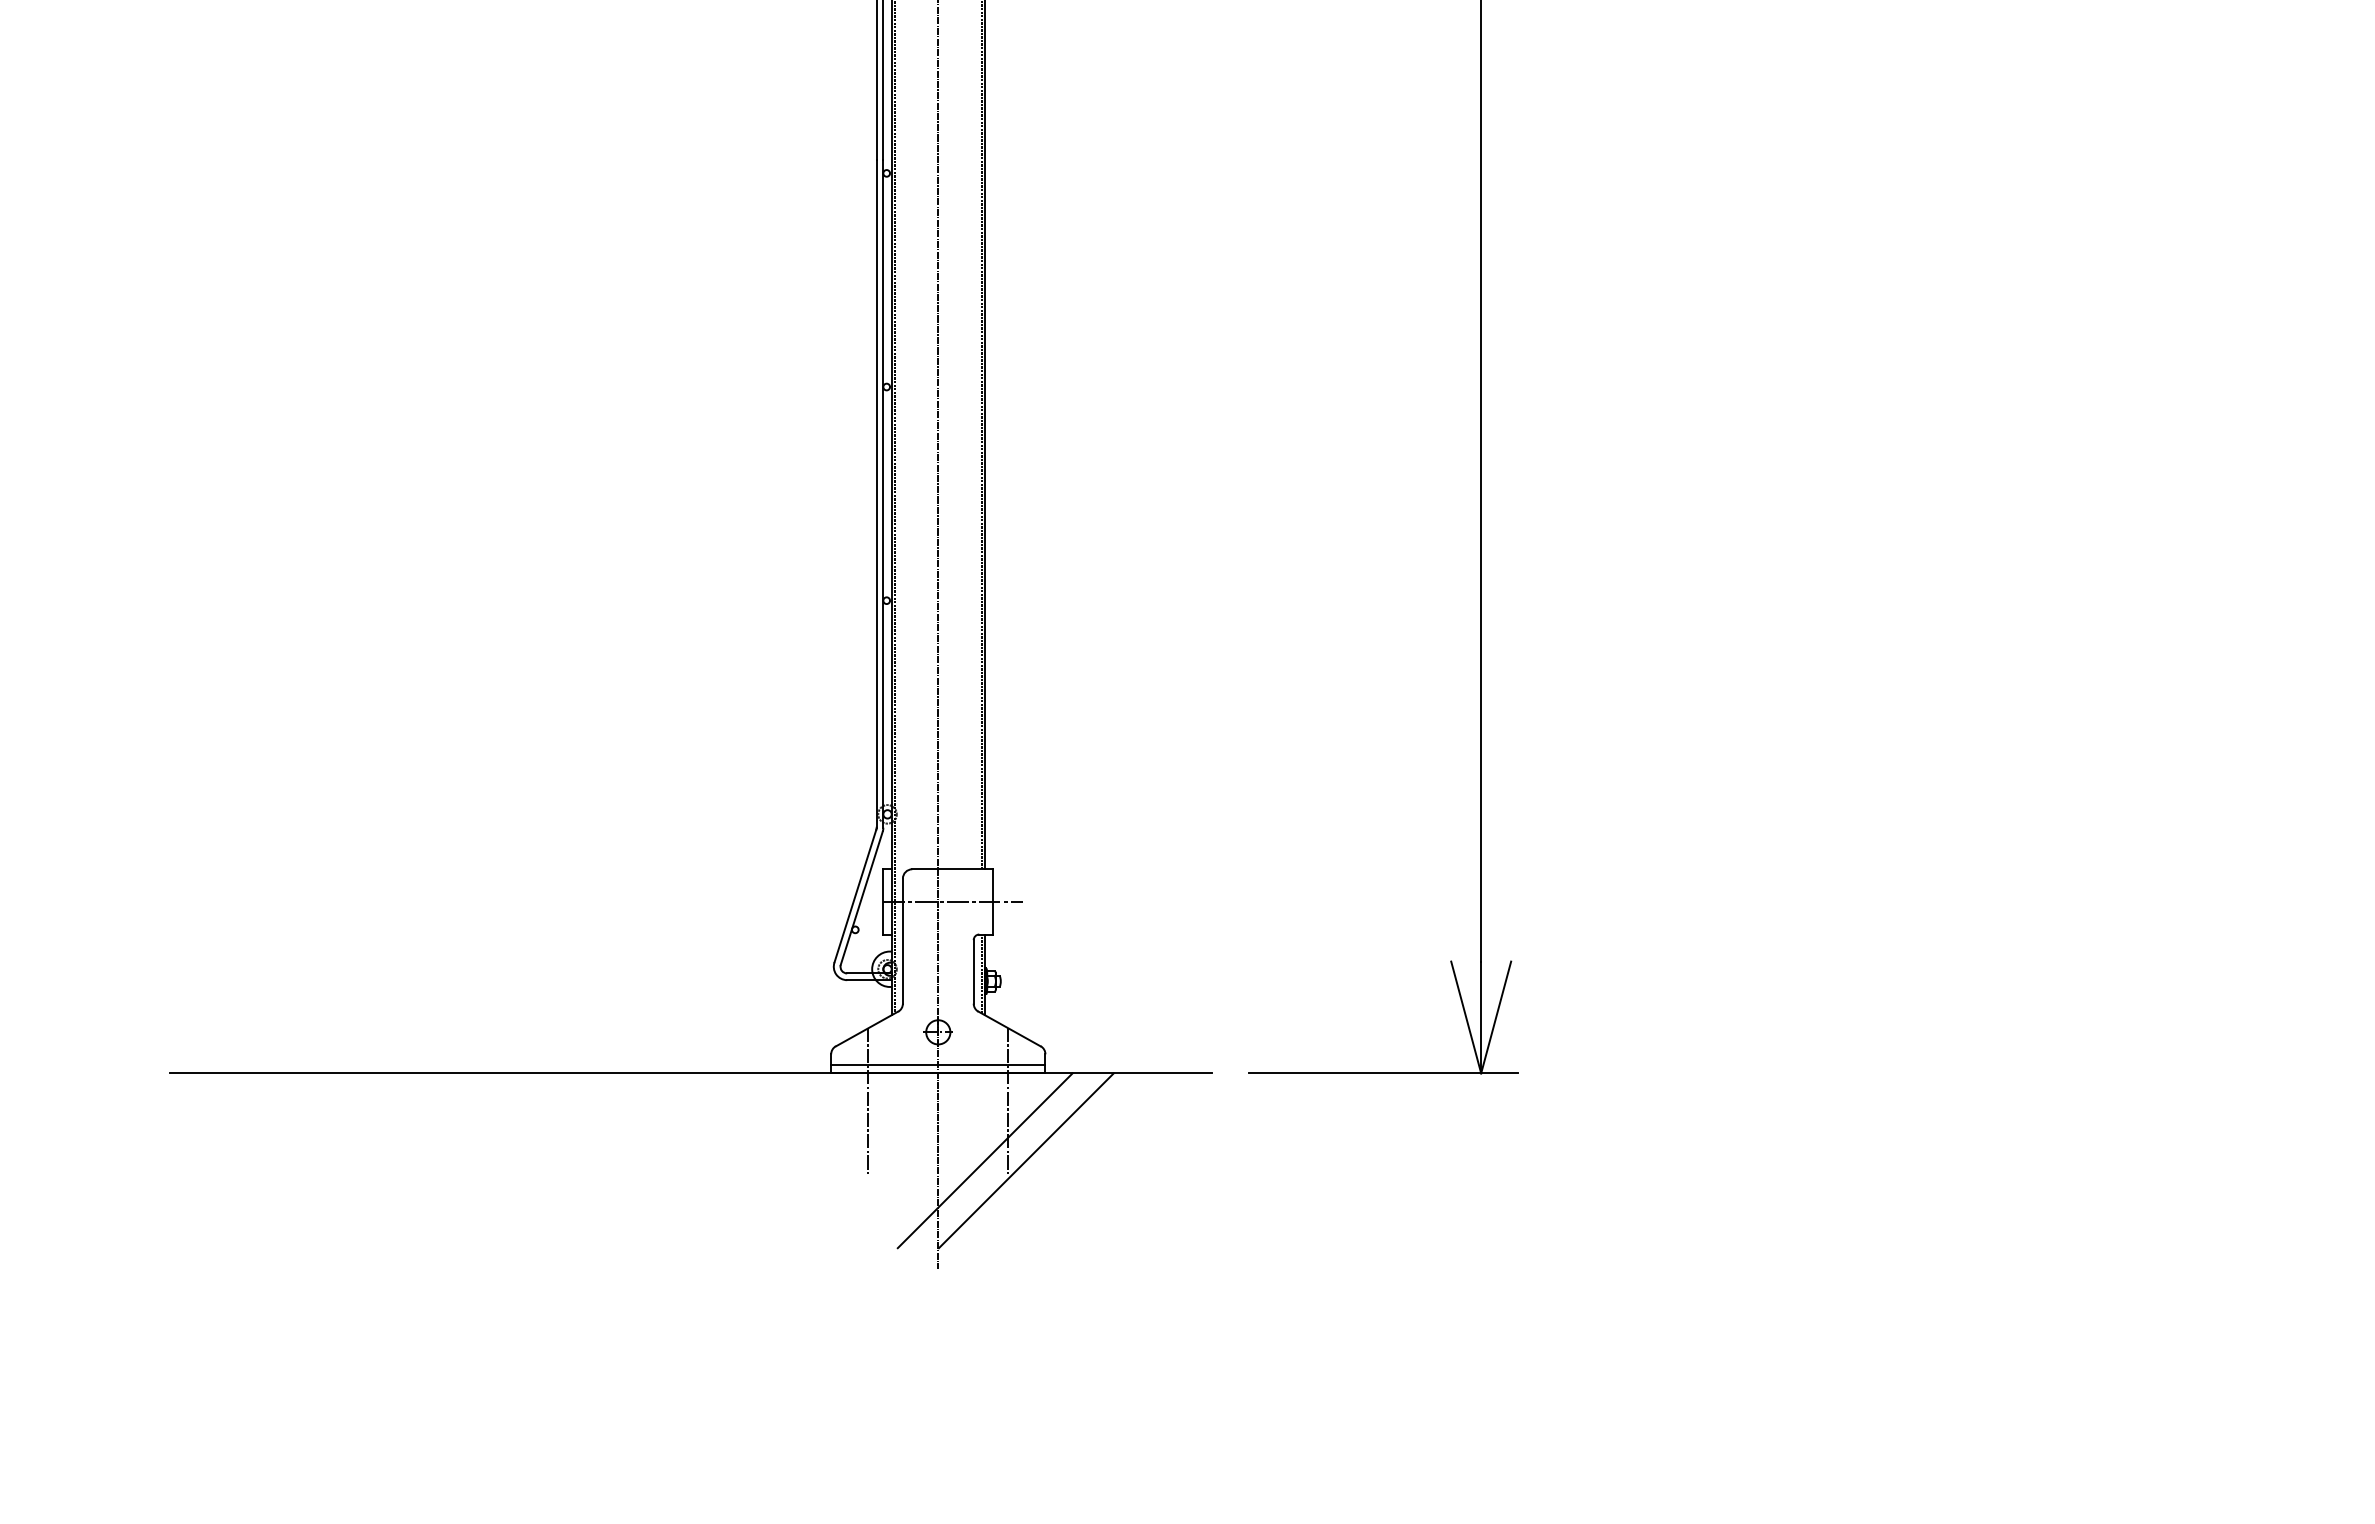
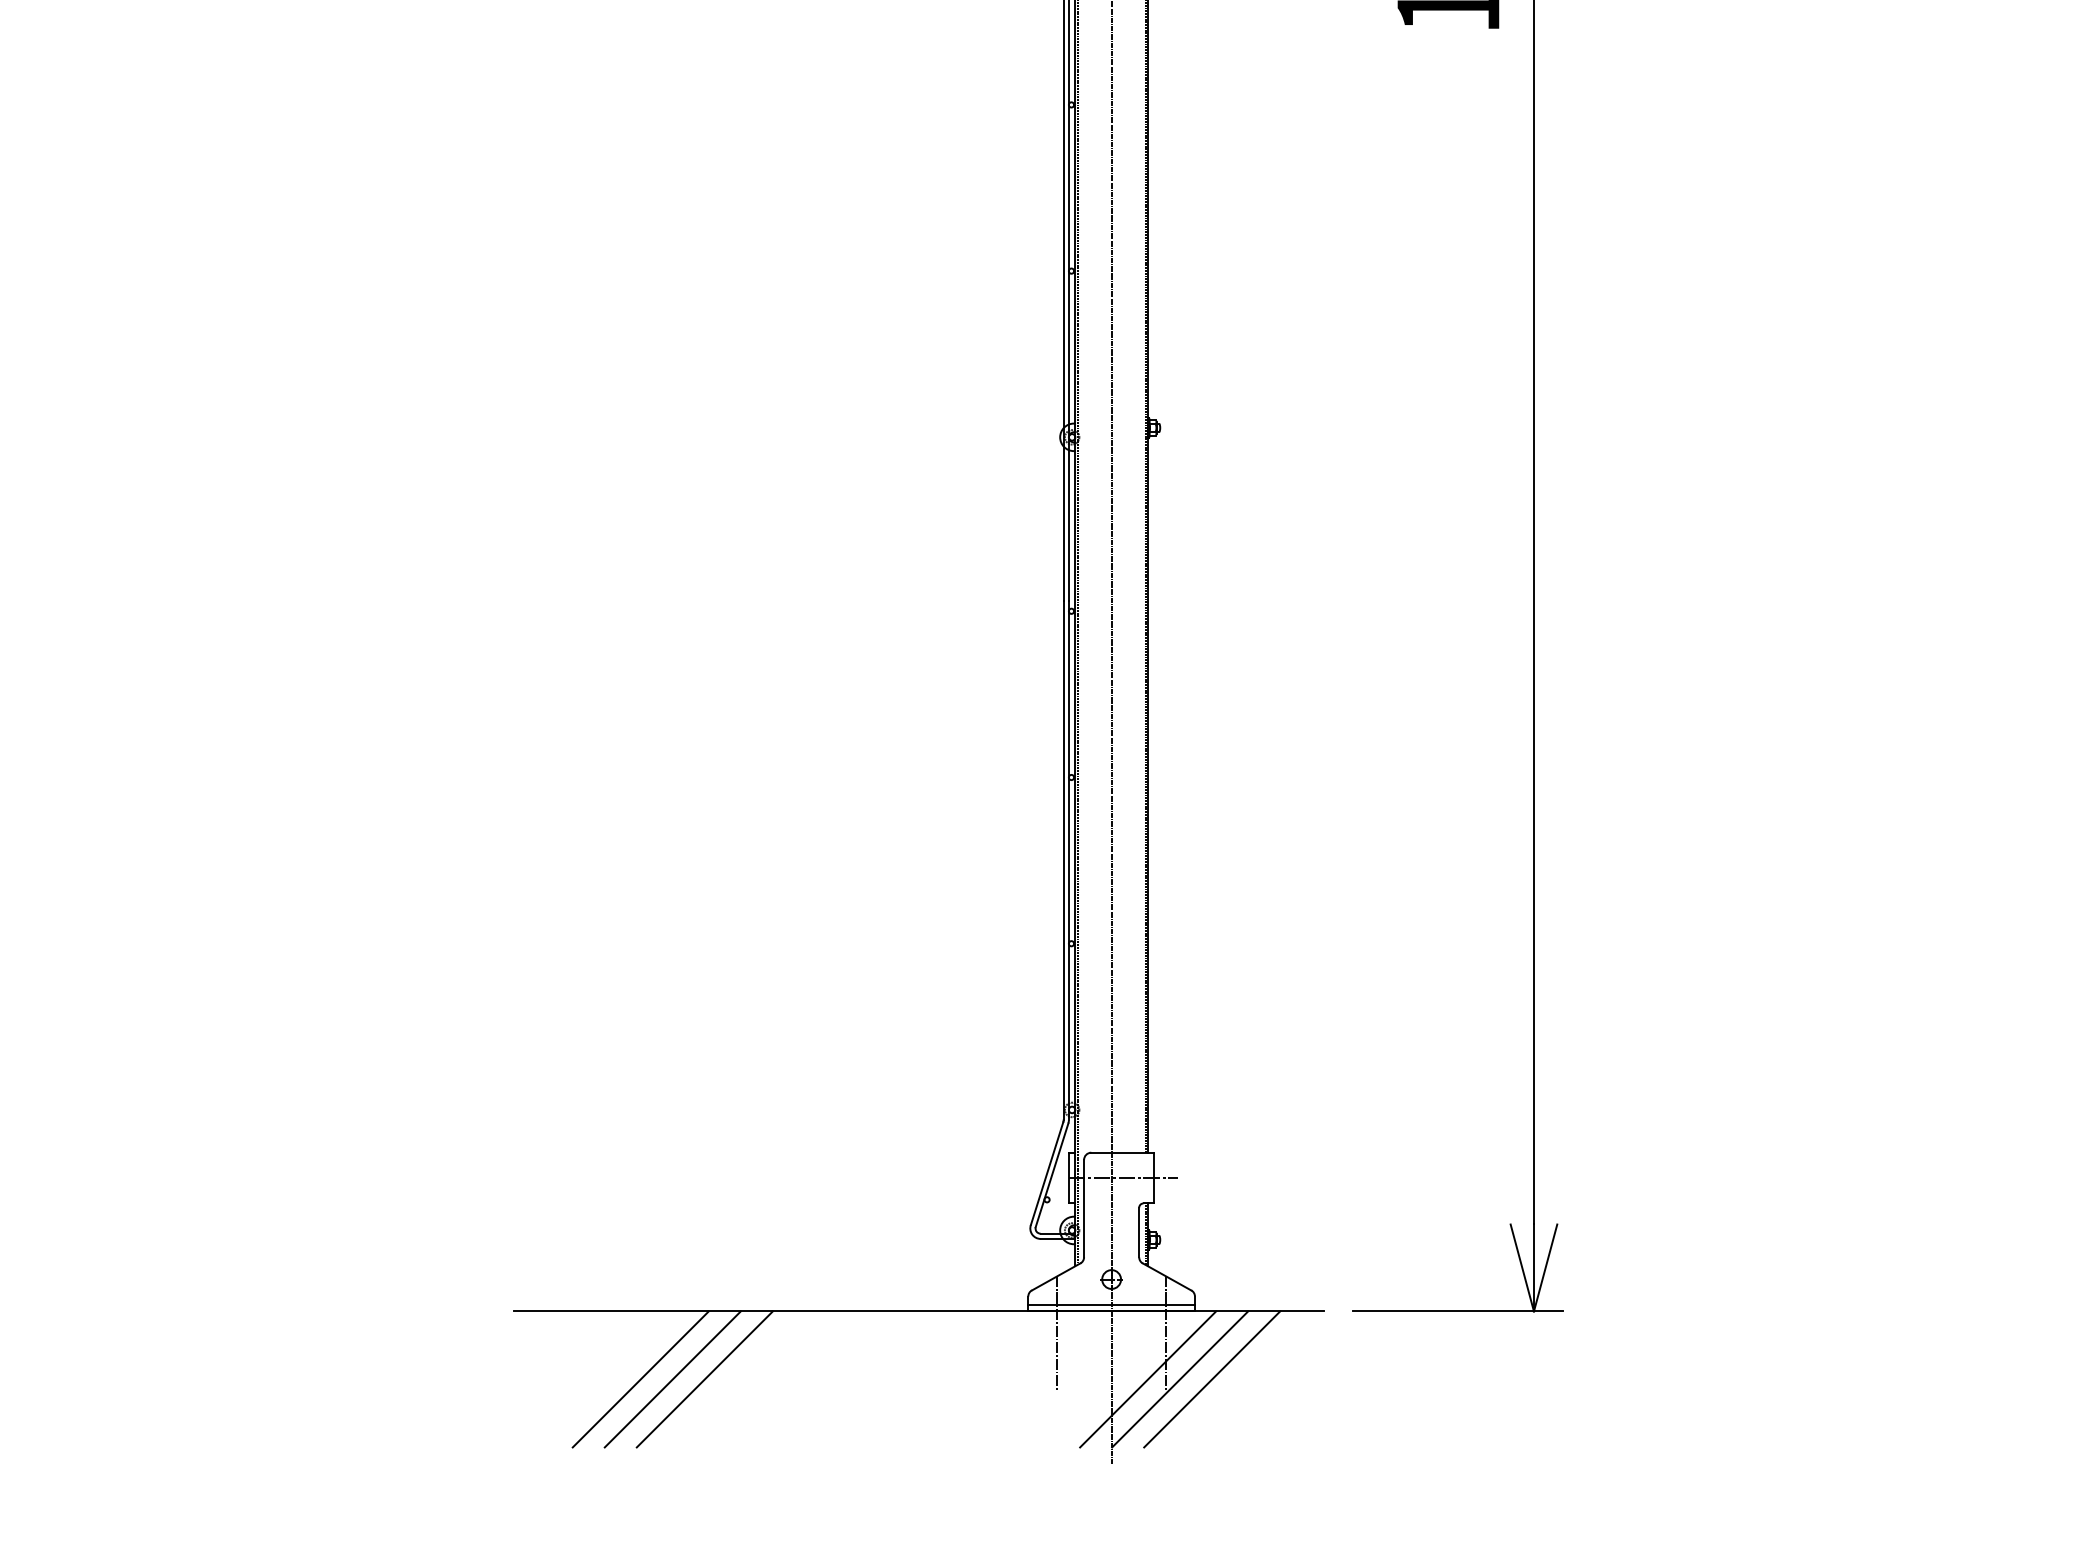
line: (332, 1160) -> (640, 1379), added
line: (373, 1160) -> (672, 1379), added
line: (414, 1160) -> (704, 1379), added
line: (1067, 1160) -> (1212, 1379), added

